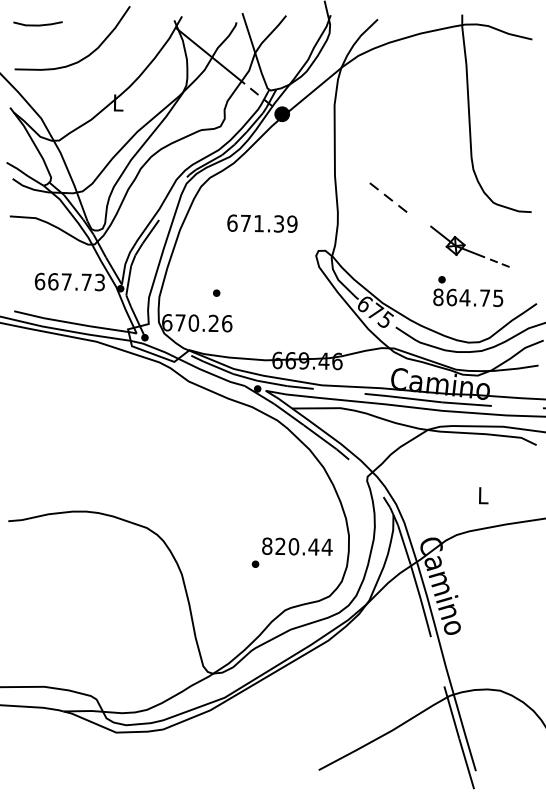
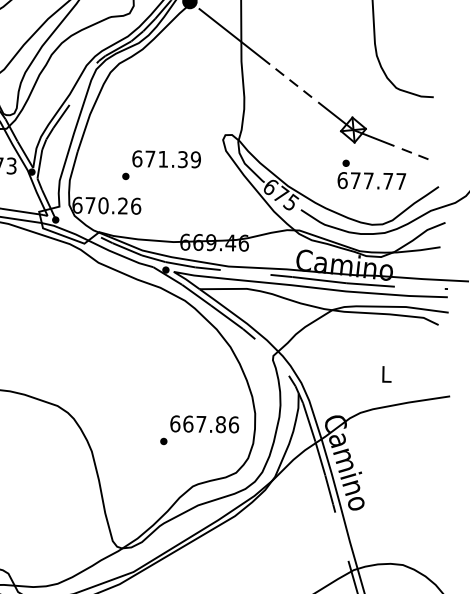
line: (327, 149) -> (234, 35), added
text: (262, 223) -> (166, 159), moved
part: (469, 246) -> (372, 130), size x1.43
text: (468, 297) -> (372, 180), 864.75 -> 677.77
text: (297, 546) -> (204, 424), 820.44 -> 667.86

